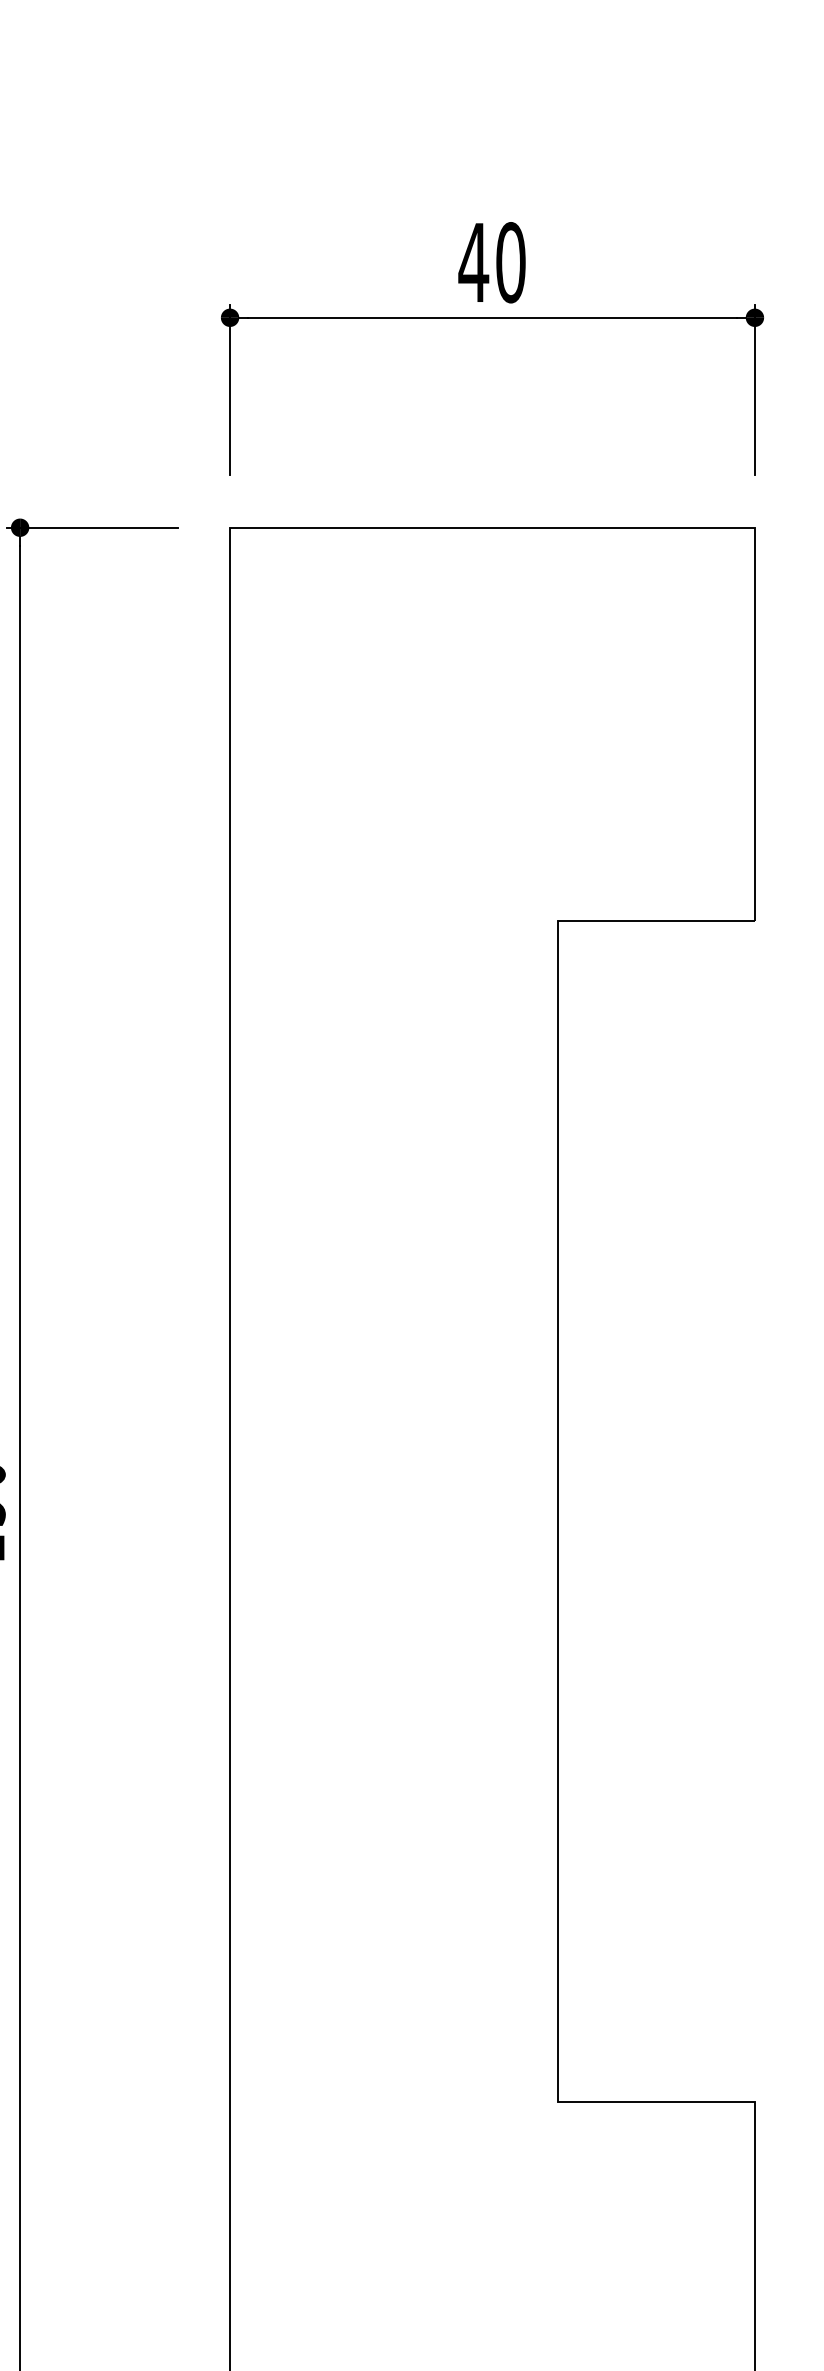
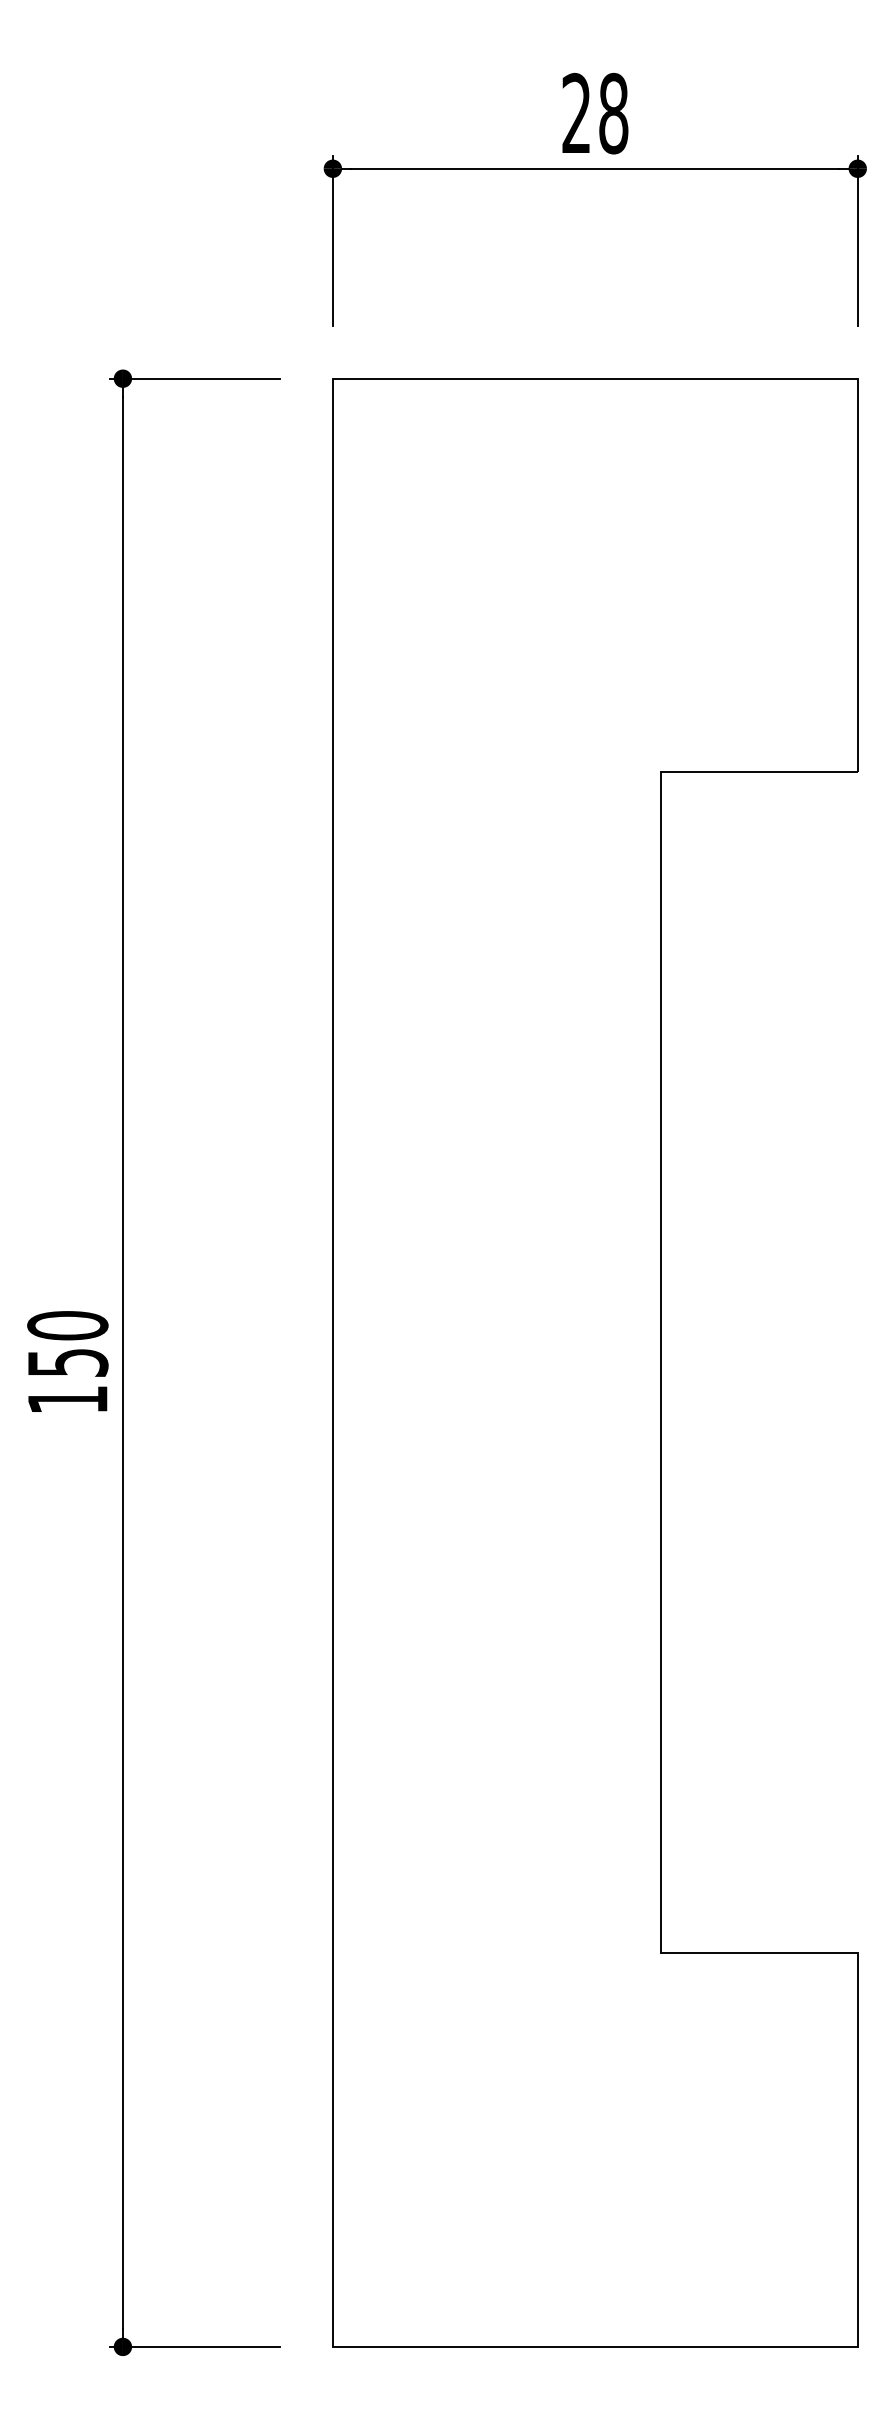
text: (491, 262) -> (594, 113), 40 -> 28

